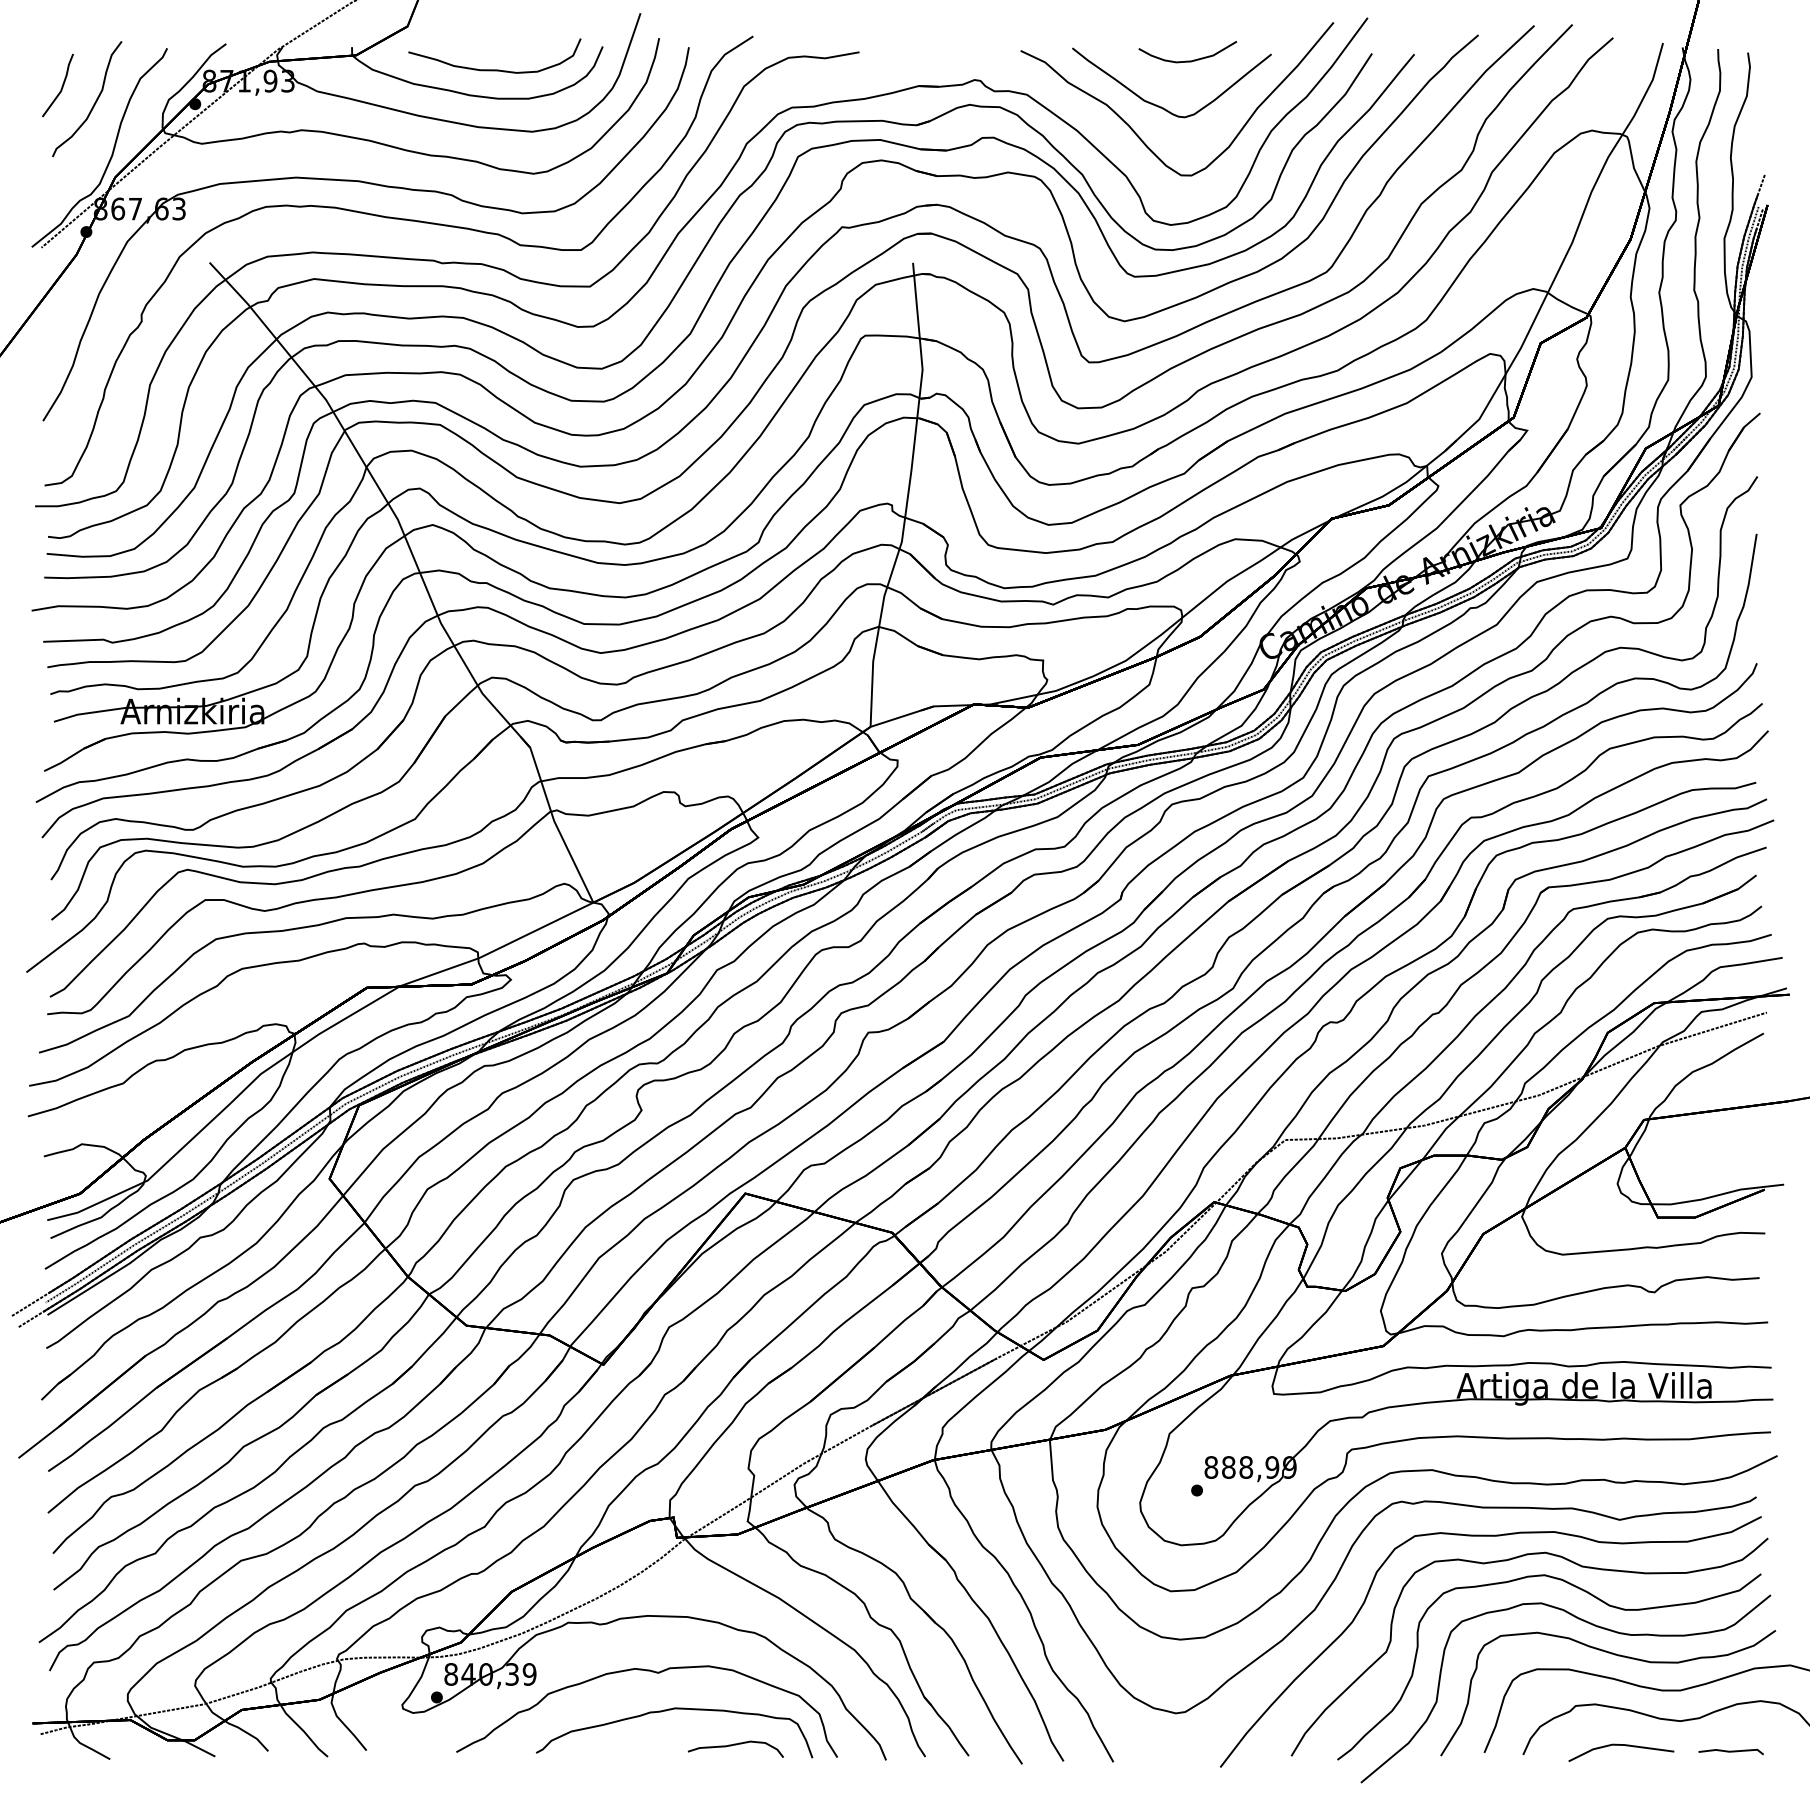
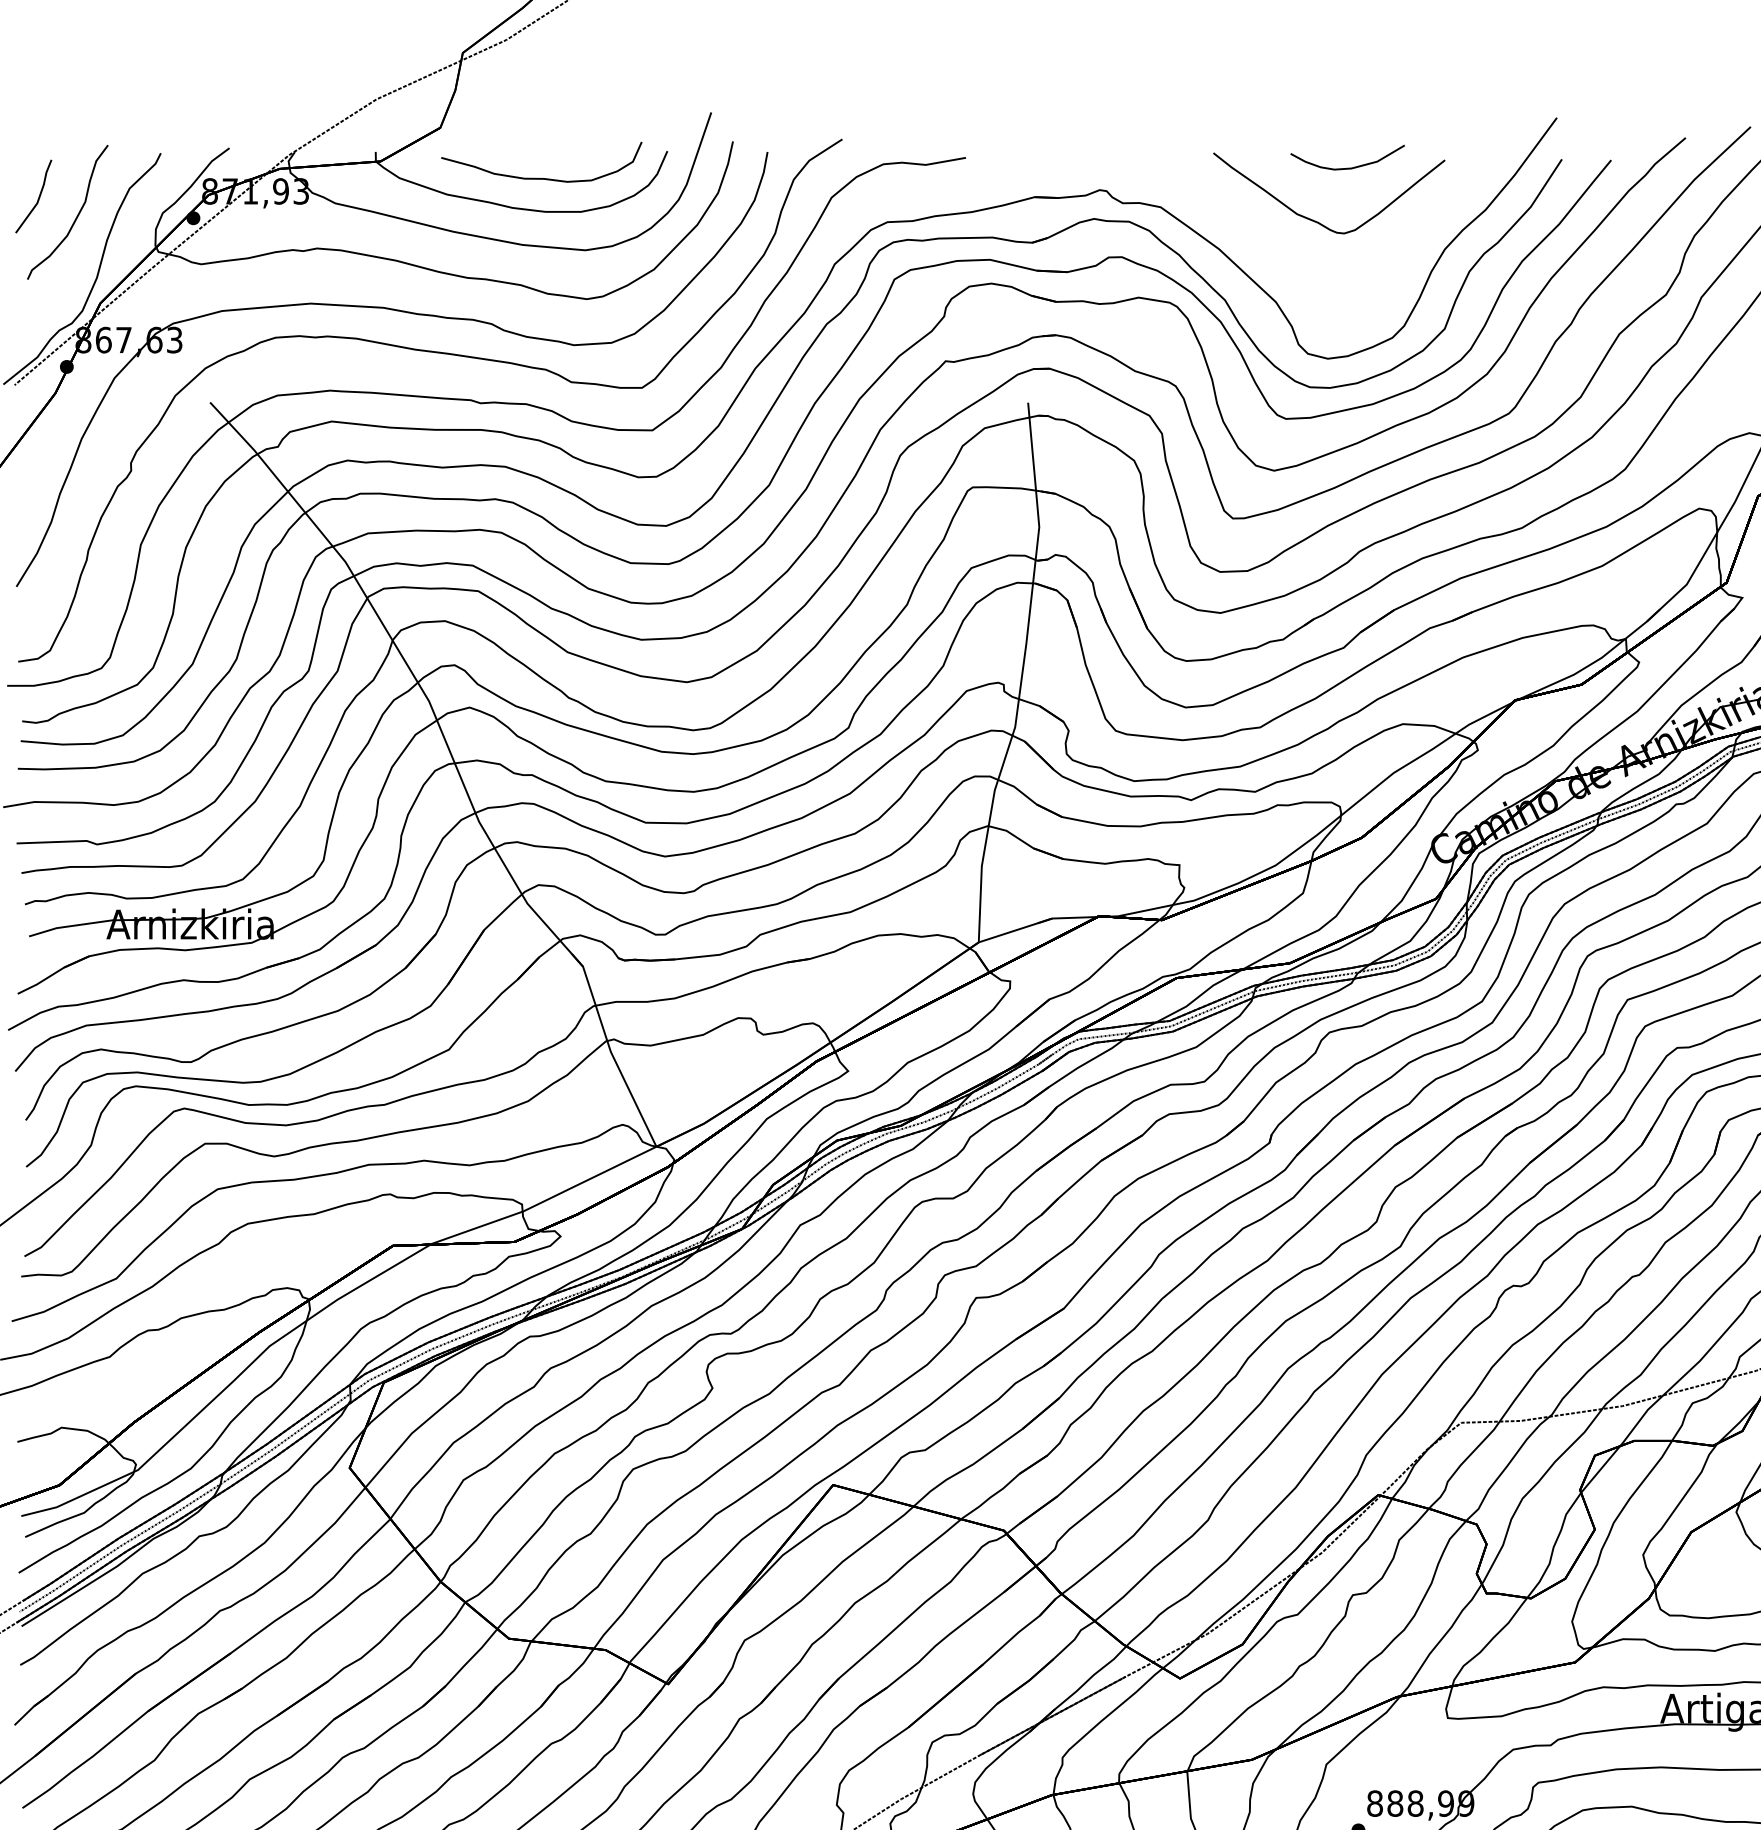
part: (1135, 131) -> (1286, 249), removed

